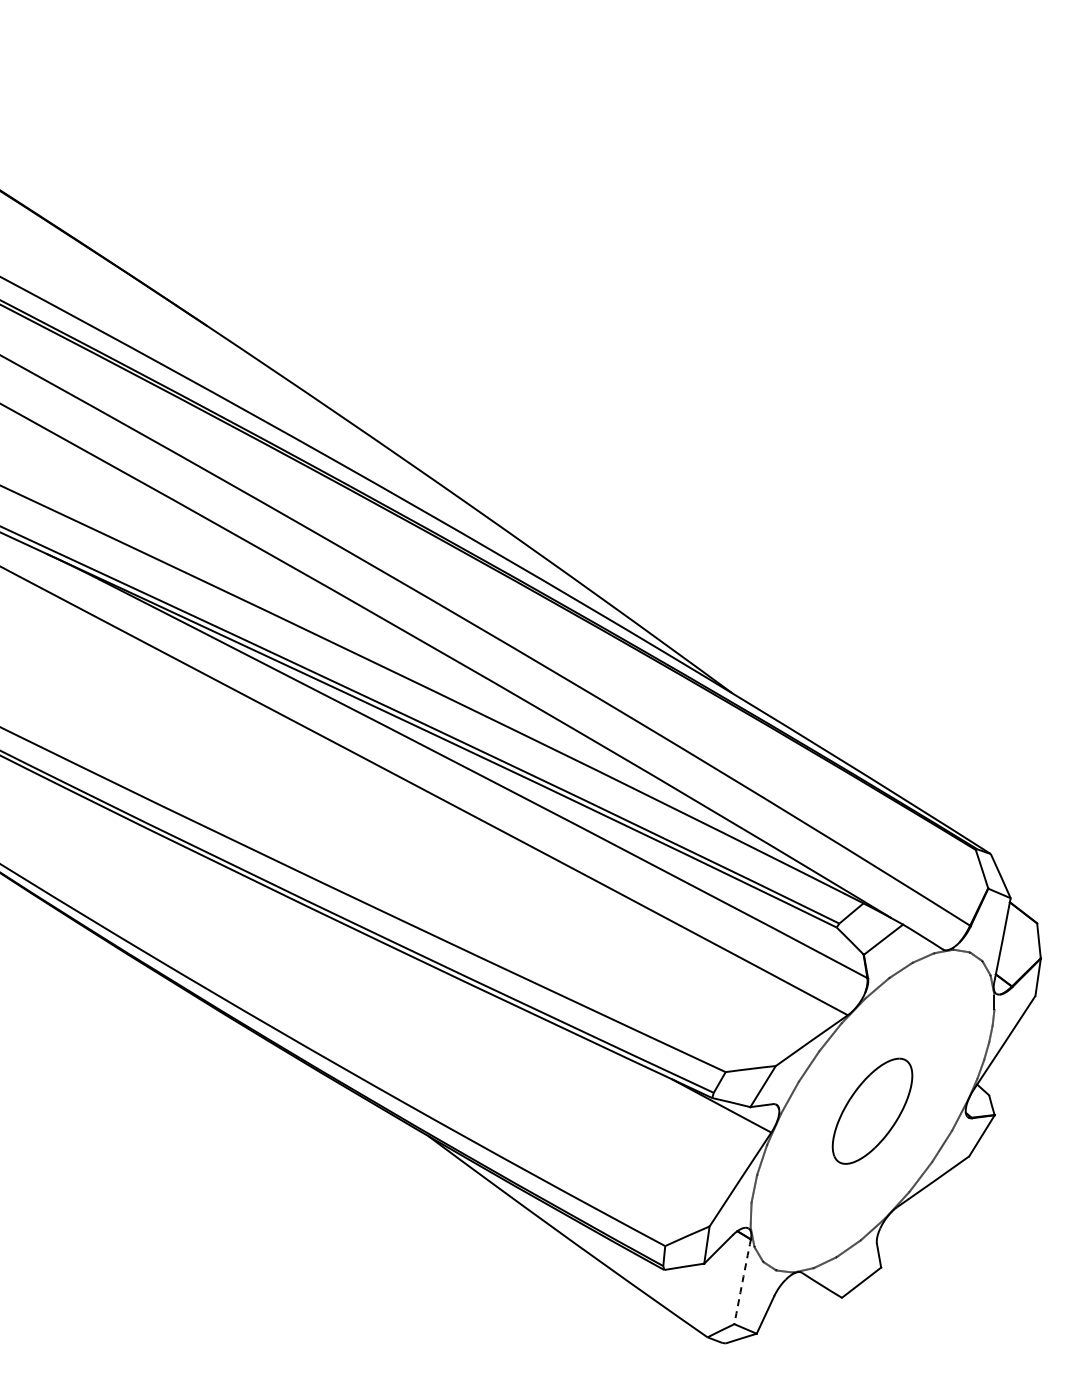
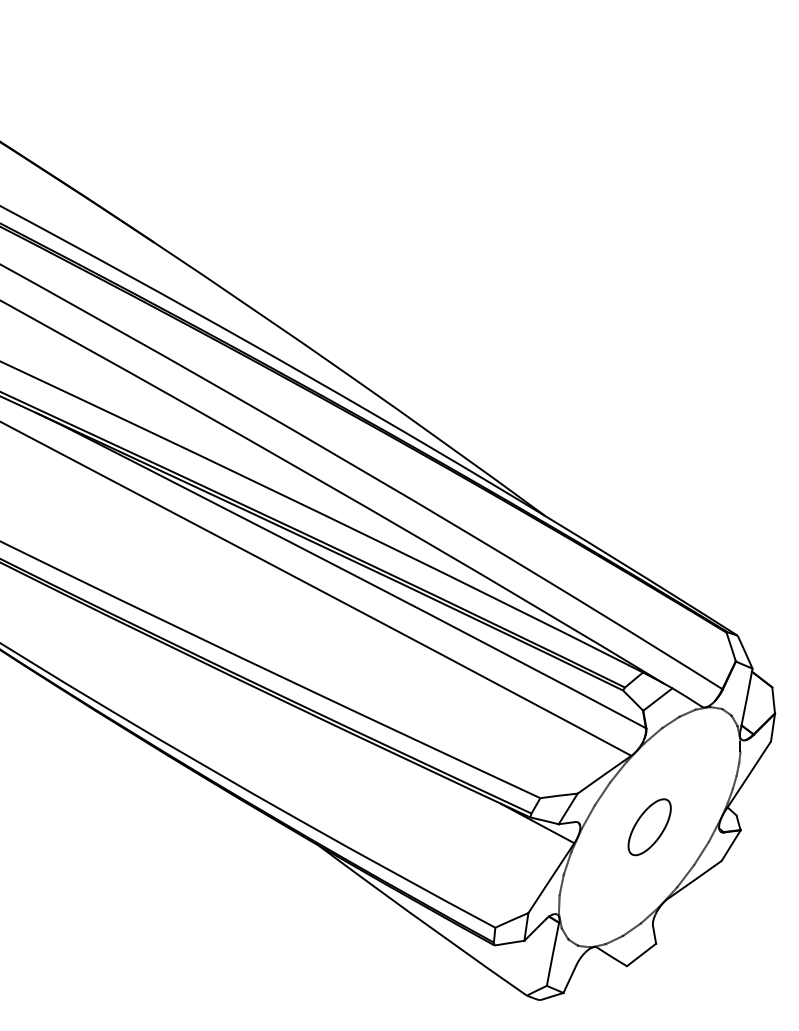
part: (872, 1110) -> (649, 826), size x0.71
arc: (742, 1281) -> (552, 954), dashed -> solid

